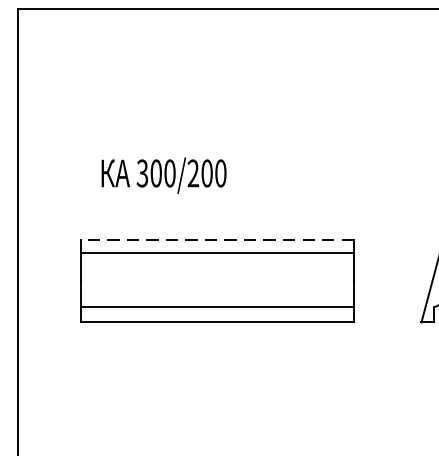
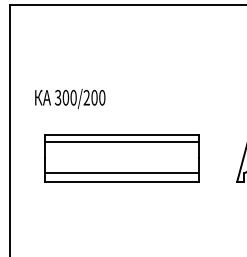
text: (164, 174) -> (70, 98), moved
line: (217, 240) -> (122, 135), dashed -> solid

